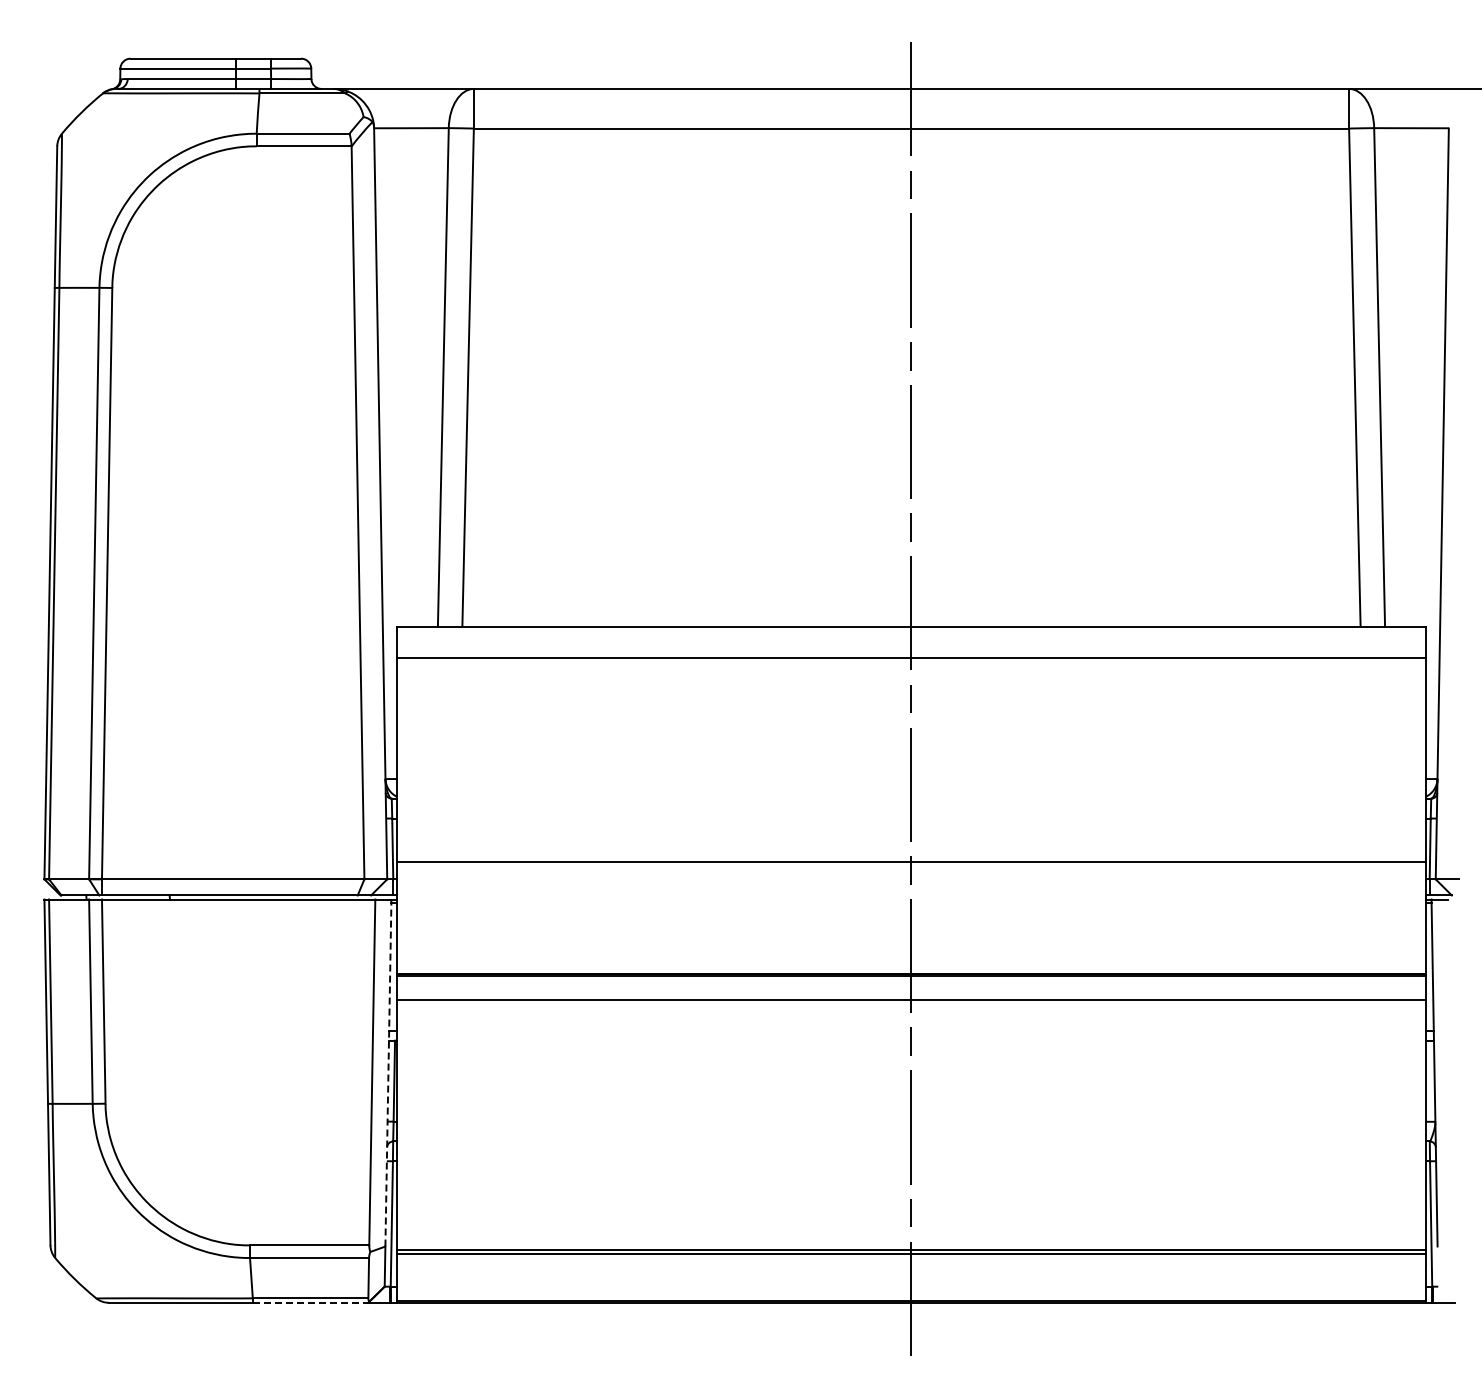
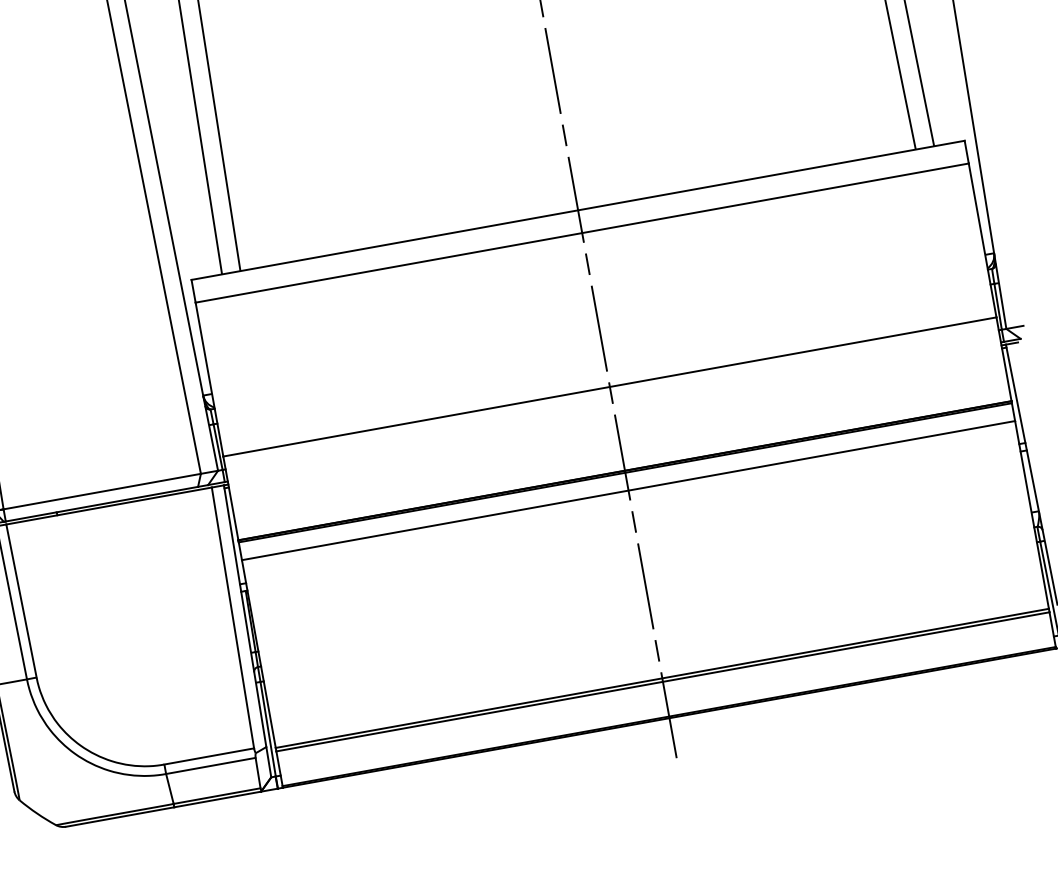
line: (388, 1073) -> (245, 616), dashed -> solid
line: (310, 1302) -> (217, 799), dashed -> solid

